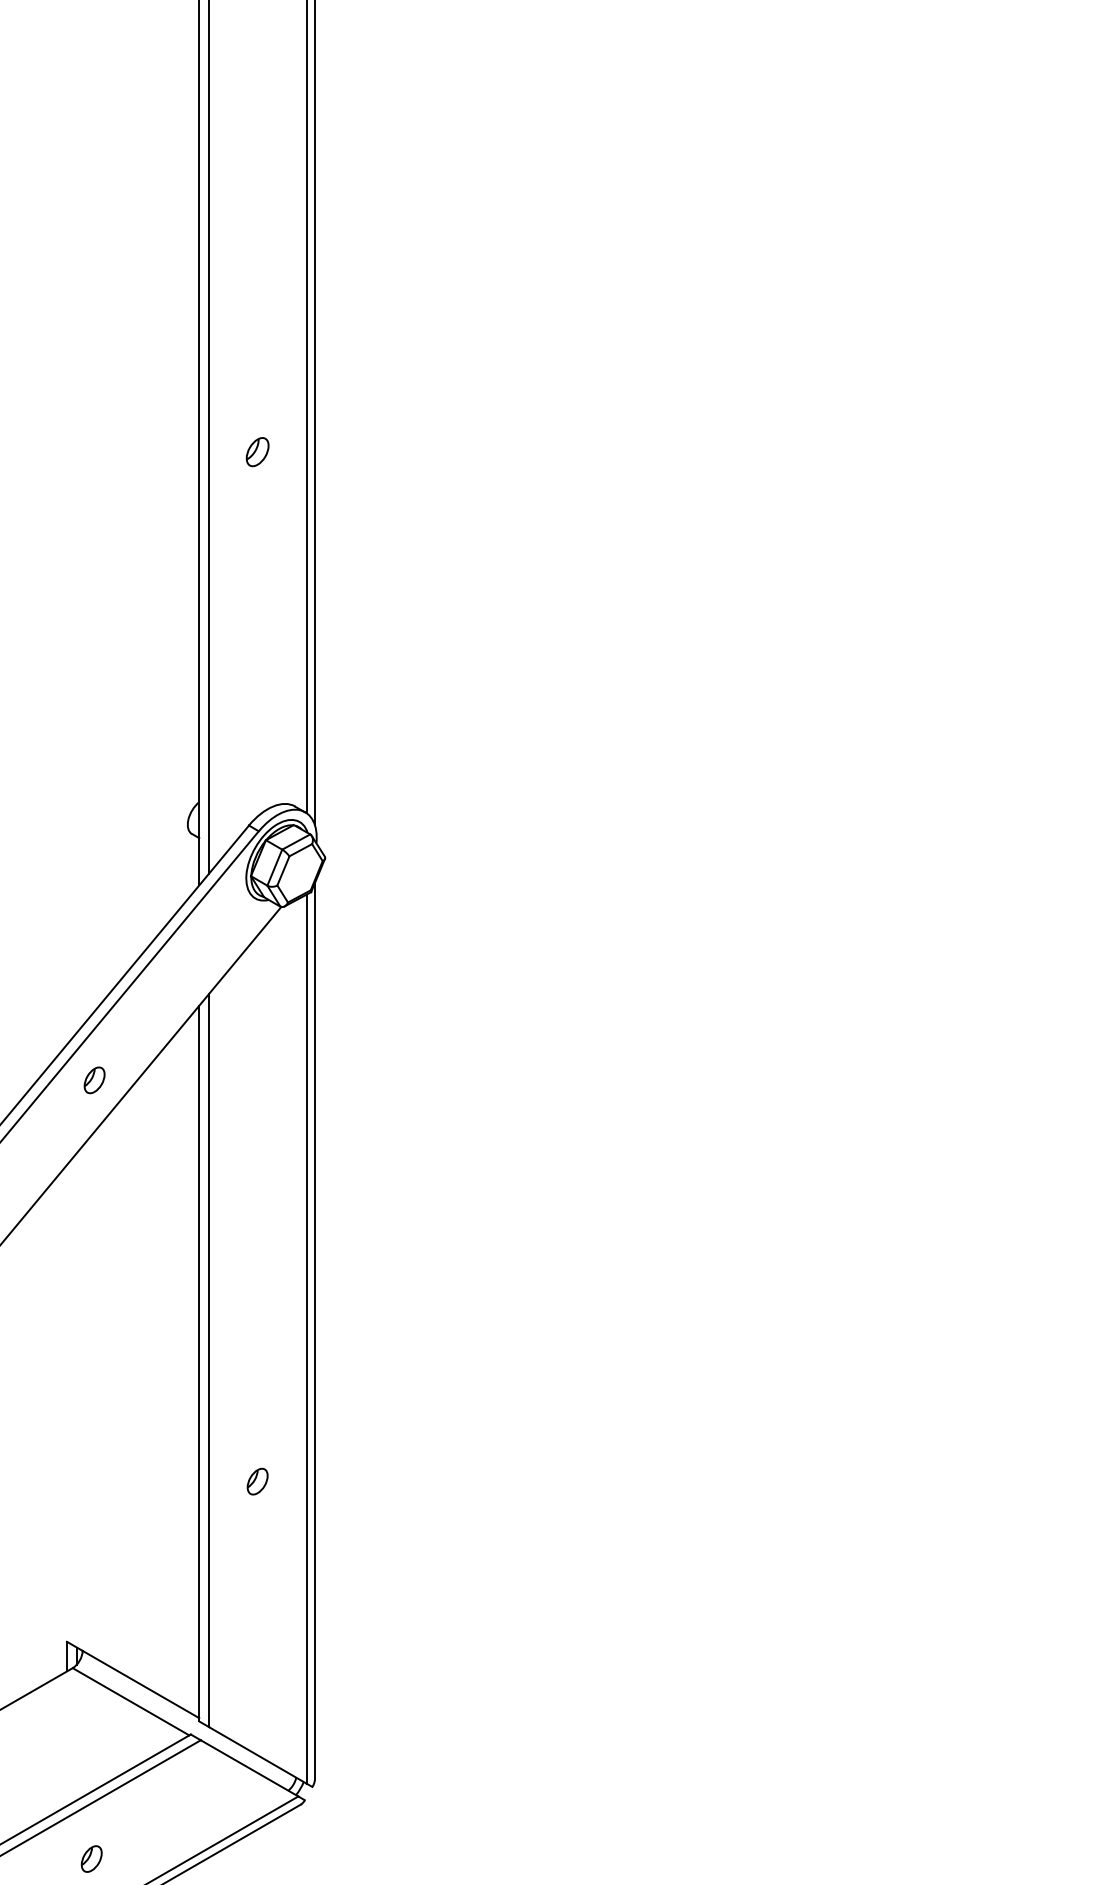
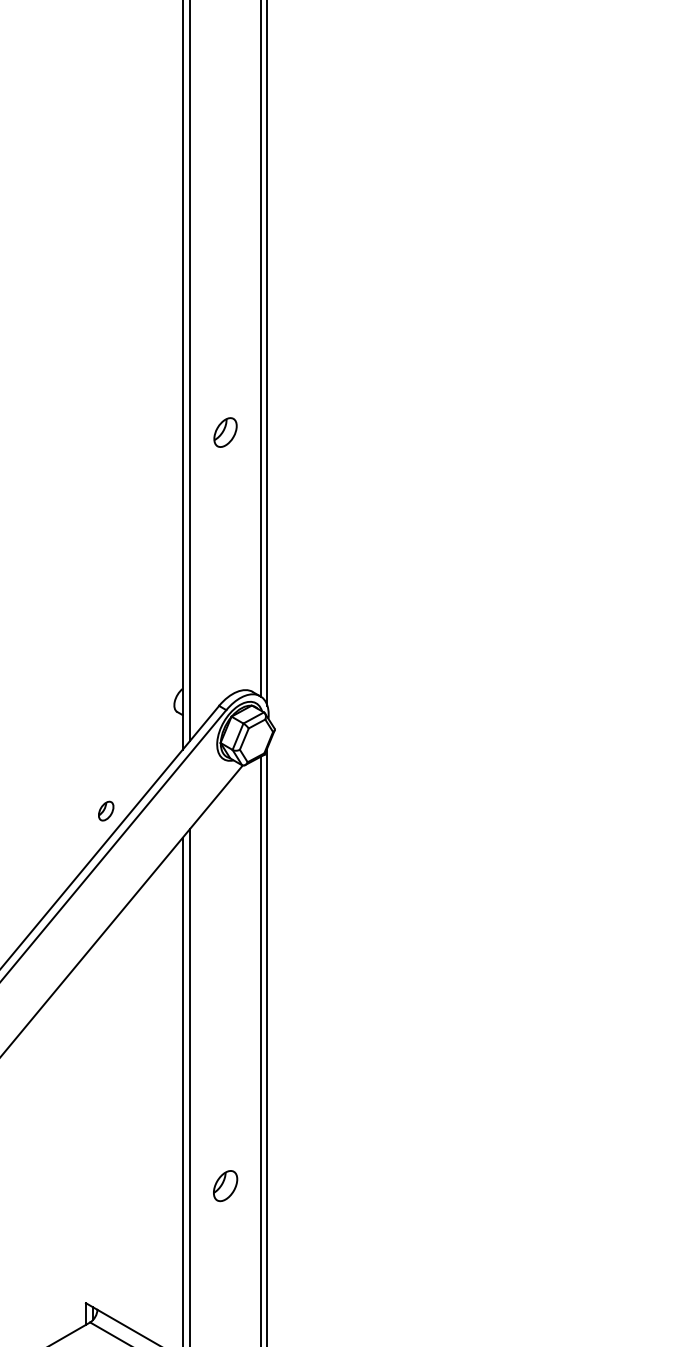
part: (257, 452) -> (225, 432), size x1.4
part: (94, 1080) -> (106, 811), moved
part: (257, 1481) -> (225, 1185), size x1.6

